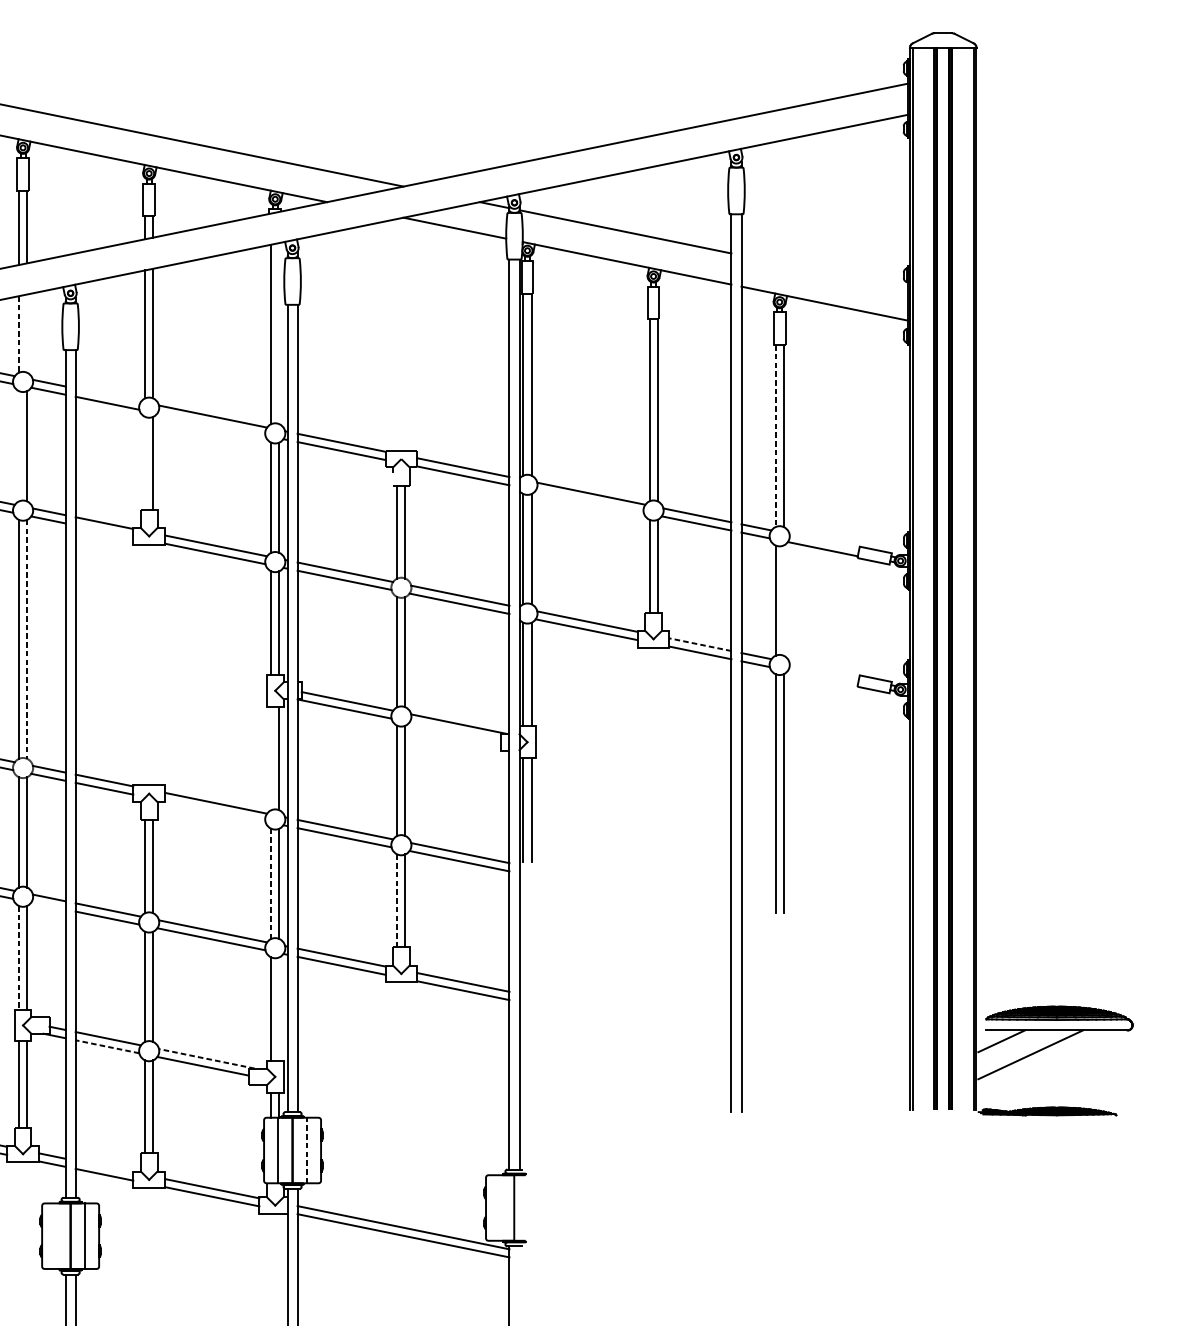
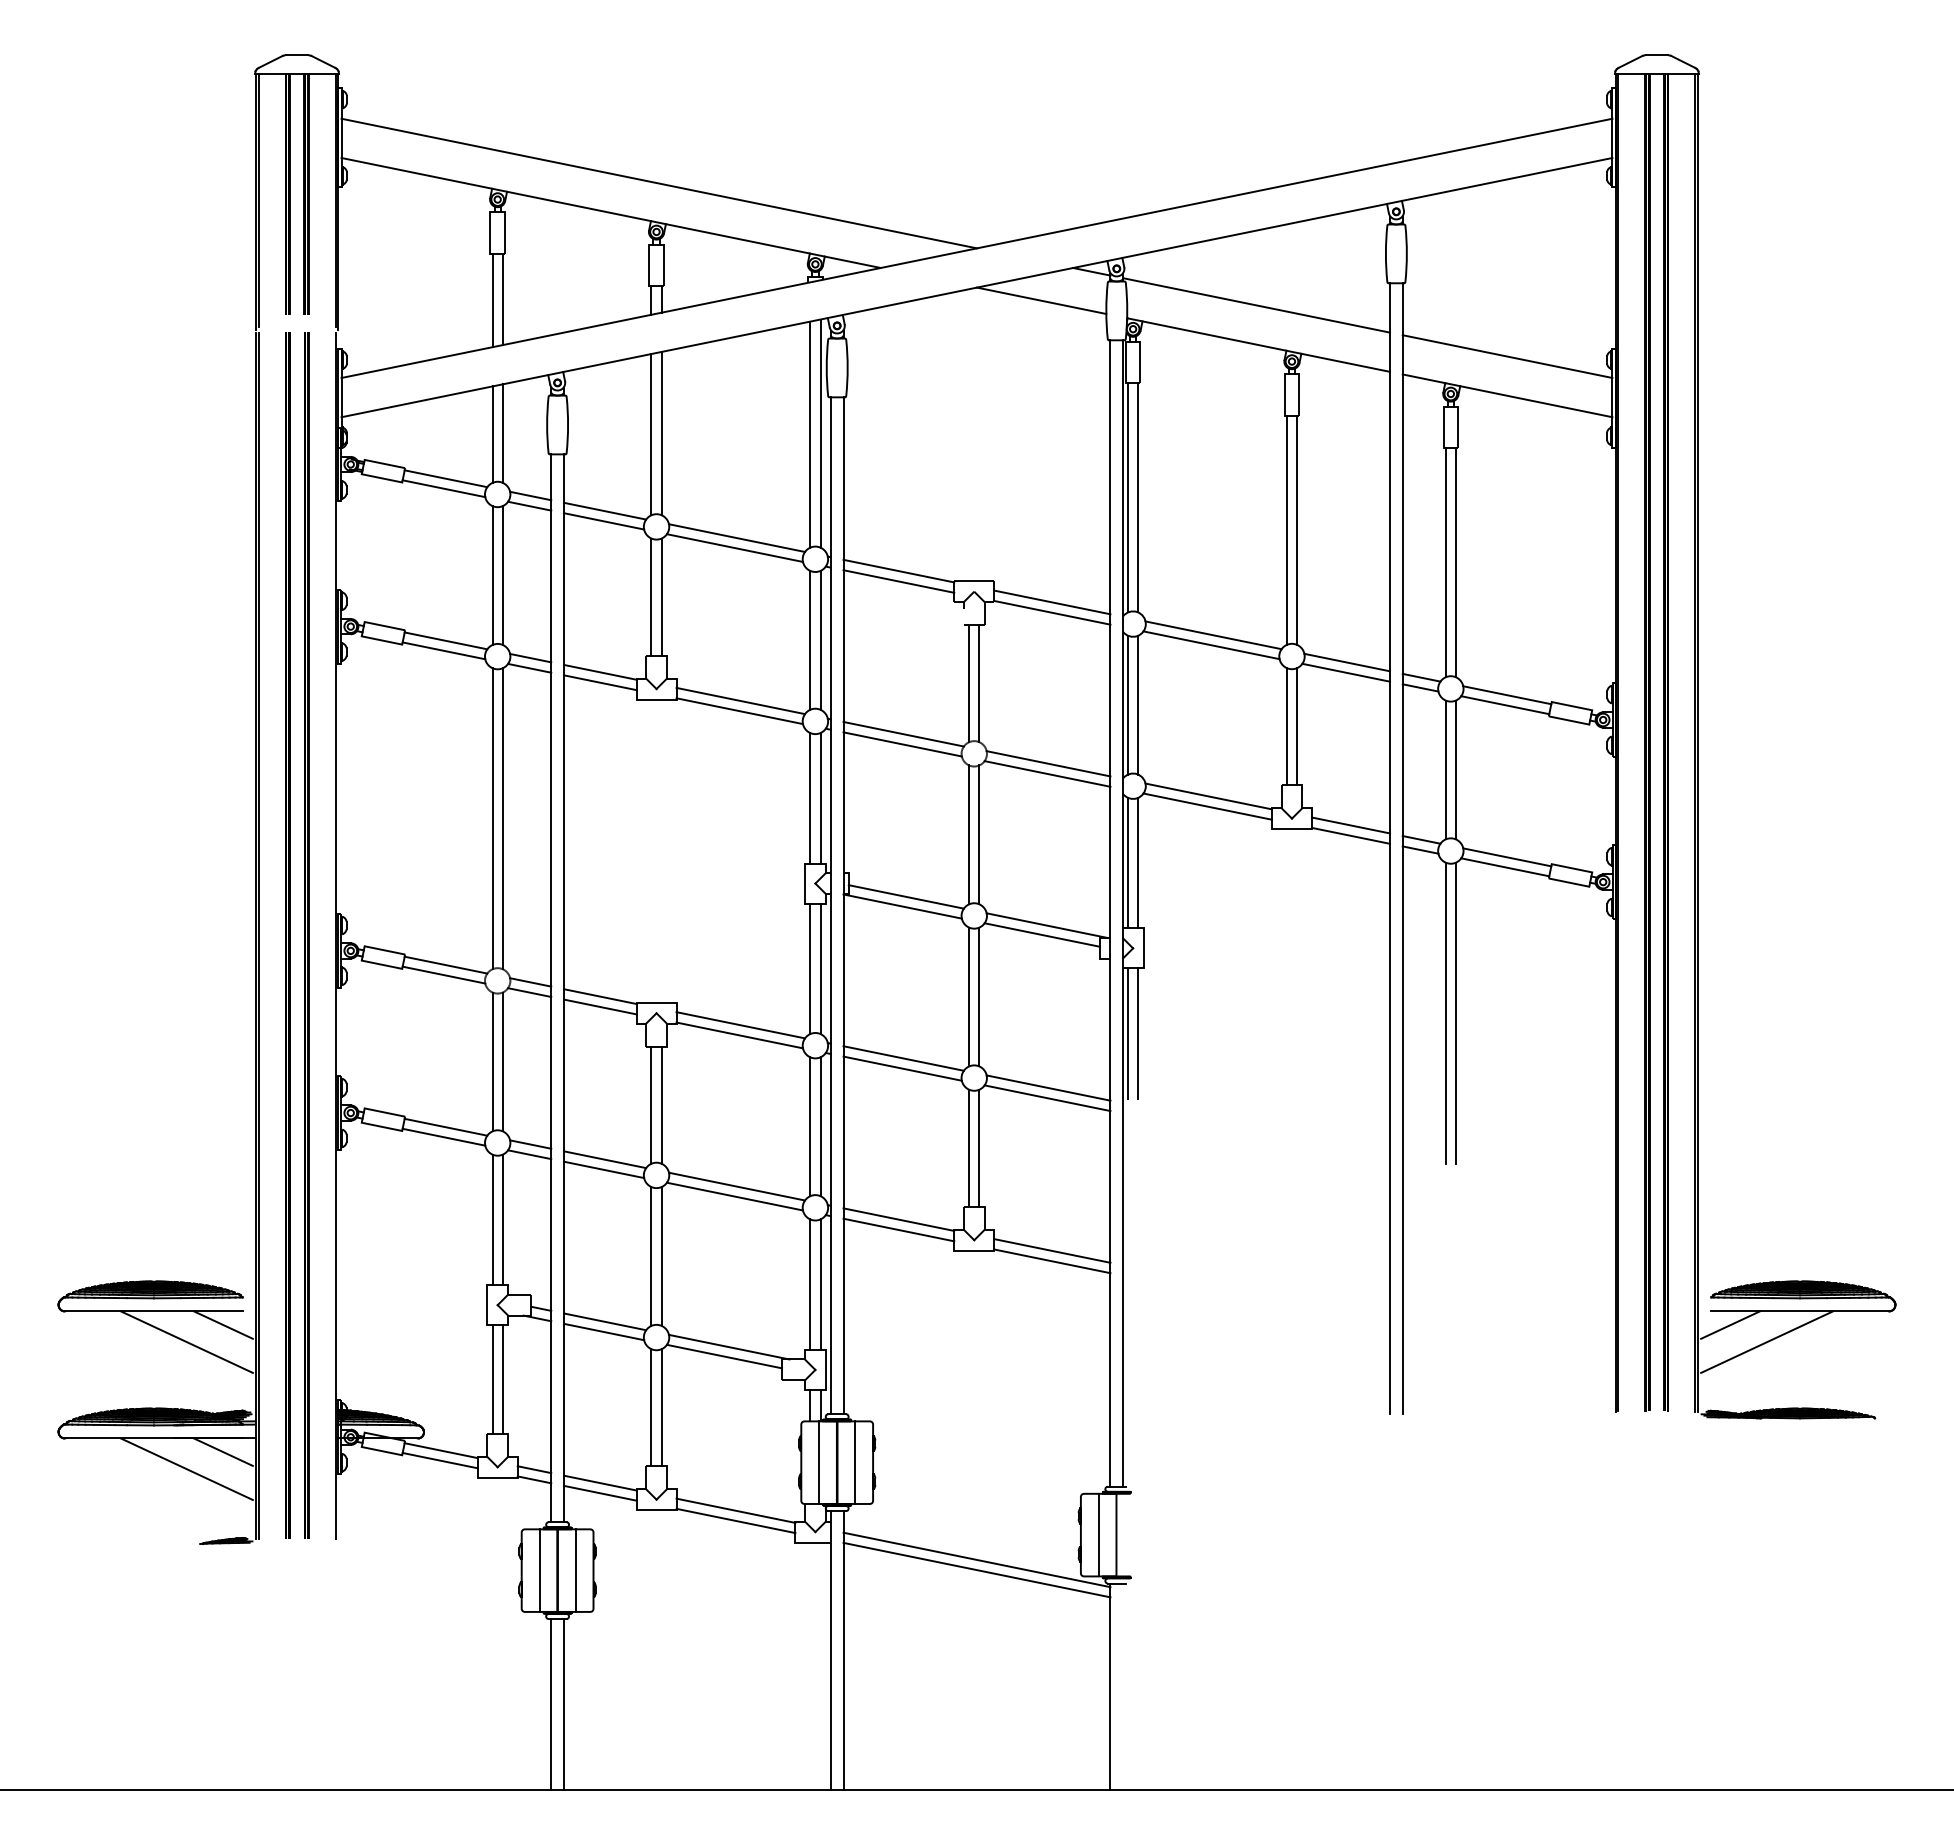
line: (824, 272) -> (1507, 356), added
line: (26, 333) -> (502, 433), added
line: (279, 333) -> (820, 433), added
line: (18, 335) -> (492, 435), dashed -> solid
line: (107, 394) -> (604, 510), added
line: (211, 424) -> (734, 547), added
line: (775, 435) -> (1445, 562), dashed -> solid
line: (18, 446) -> (492, 575), added
line: (145, 462) -> (651, 596), added
line: (589, 501) -> (1211, 645), added
line: (103, 531) -> (599, 682), added
line: (824, 541) -> (1507, 695), added
line: (783, 600) -> (1455, 769), added
line: (26, 639) -> (502, 819), dashed -> solid
line: (700, 644) -> (1351, 825), dashed -> solid
line: (824, 670) -> (1507, 857), added
line: (823, 678) -> (1505, 867), added
line: (454, 731) -> (1041, 934), added
line: (271, 758) -> (810, 968), added
line: (215, 811) -> (739, 1035), added
line: (271, 884) -> (810, 1127), dashed -> solid
line: (397, 901) -> (969, 1148), dashed -> solid
line: (48, 905) -> (529, 1154), added
line: (18, 958) -> (492, 1220), dashed -> solid
line: (279, 1009) -> (820, 1284), added
line: (107, 1047) -> (604, 1332), dashed -> solid
line: (206, 1059) -> (728, 1347), dashed -> solid
line: (307, 1150) -> (855, 1462), dashed -> solid
line: (103, 1166) -> (599, 1482), added
line: (499, 1207) -> (1098, 1534), added
line: (56, 1236) -> (539, 1570), added

